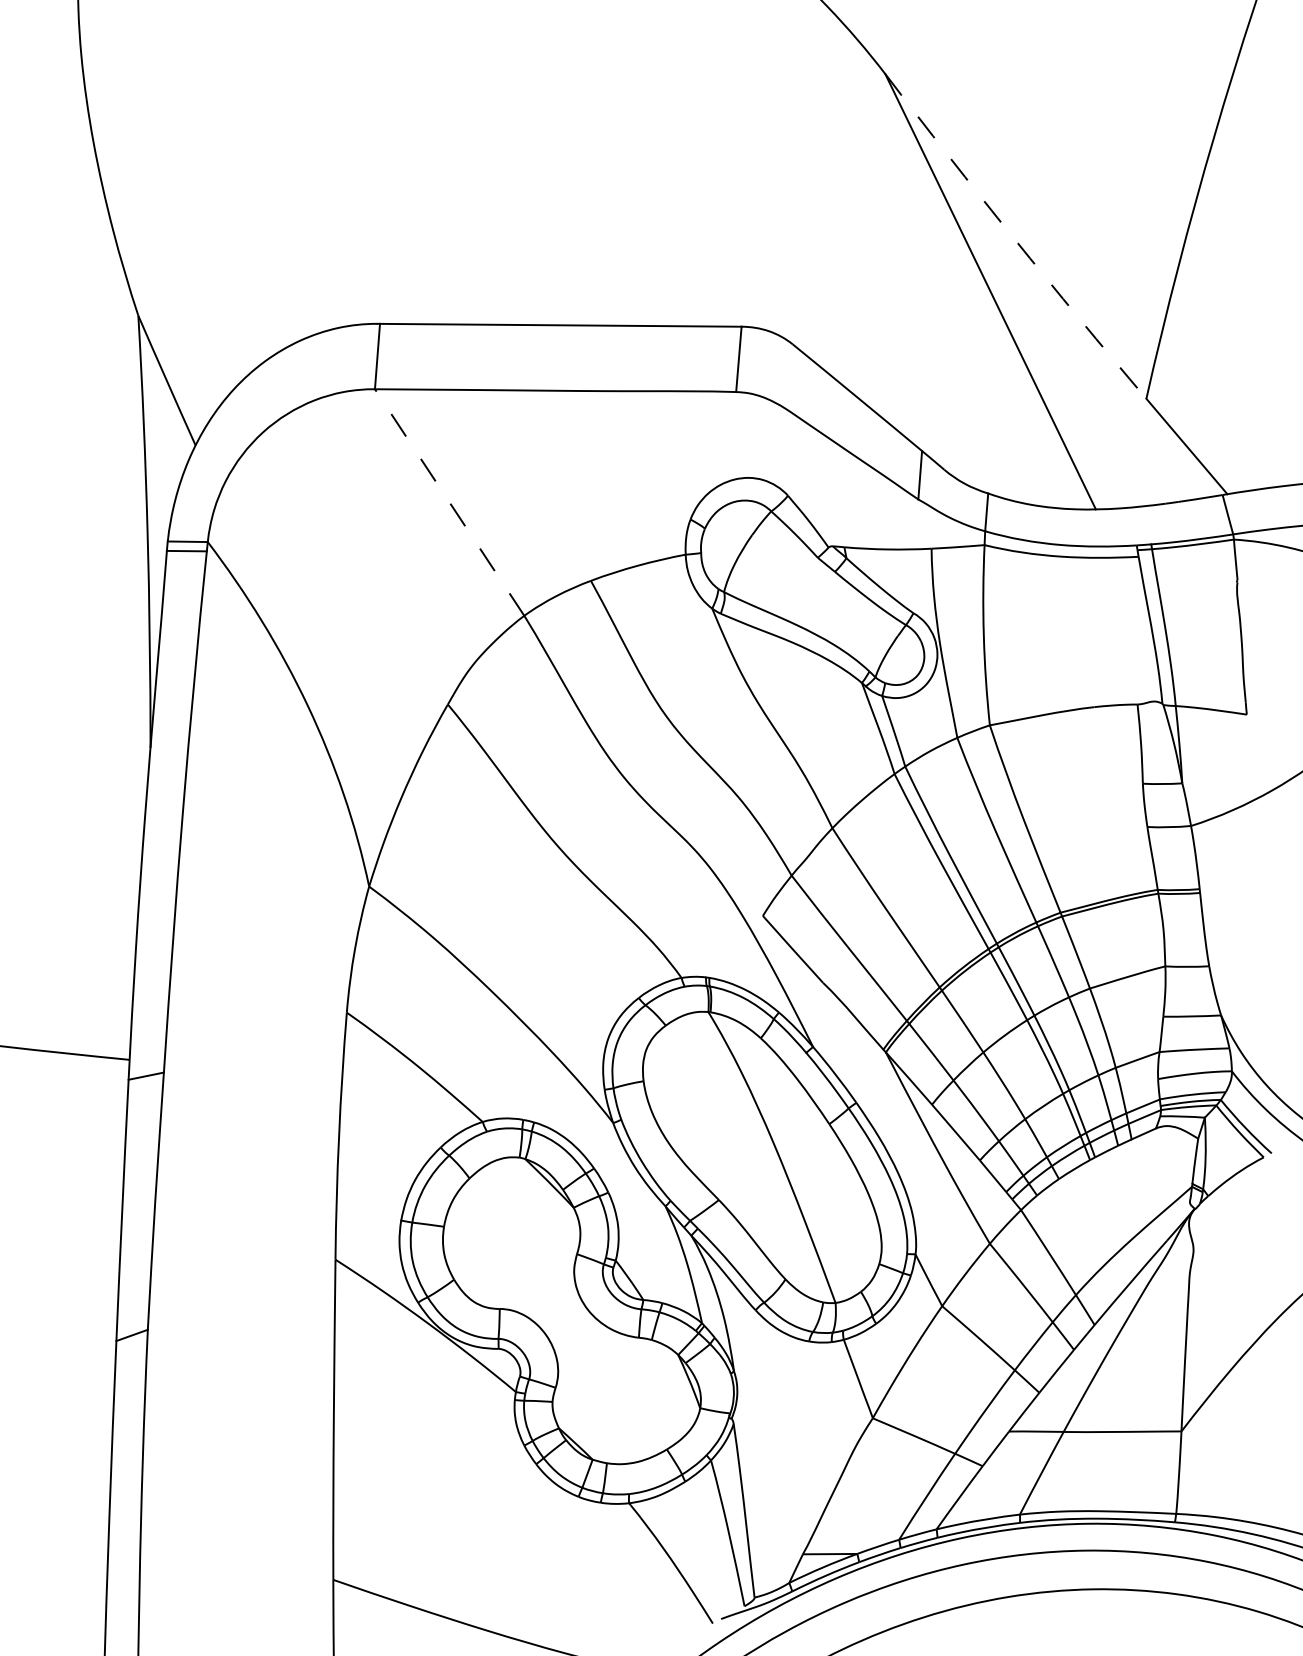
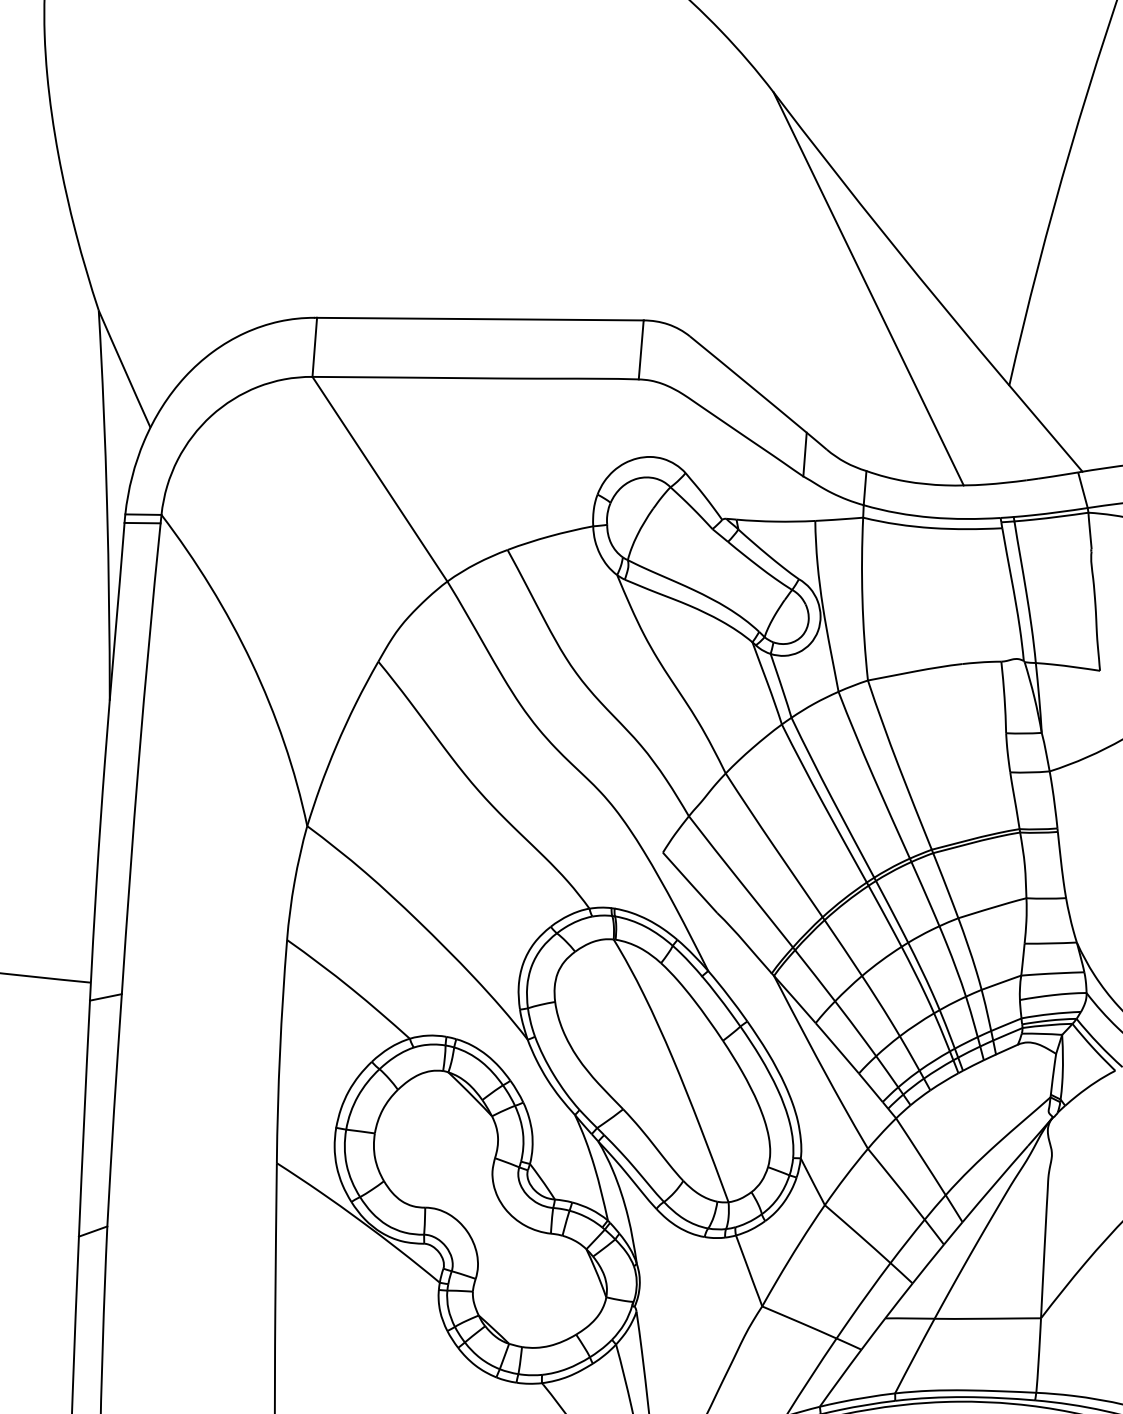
arc: (1013, 238) -> (889, 240), dashed -> solid
line: (449, 502) -> (379, 479), dashed -> solid

